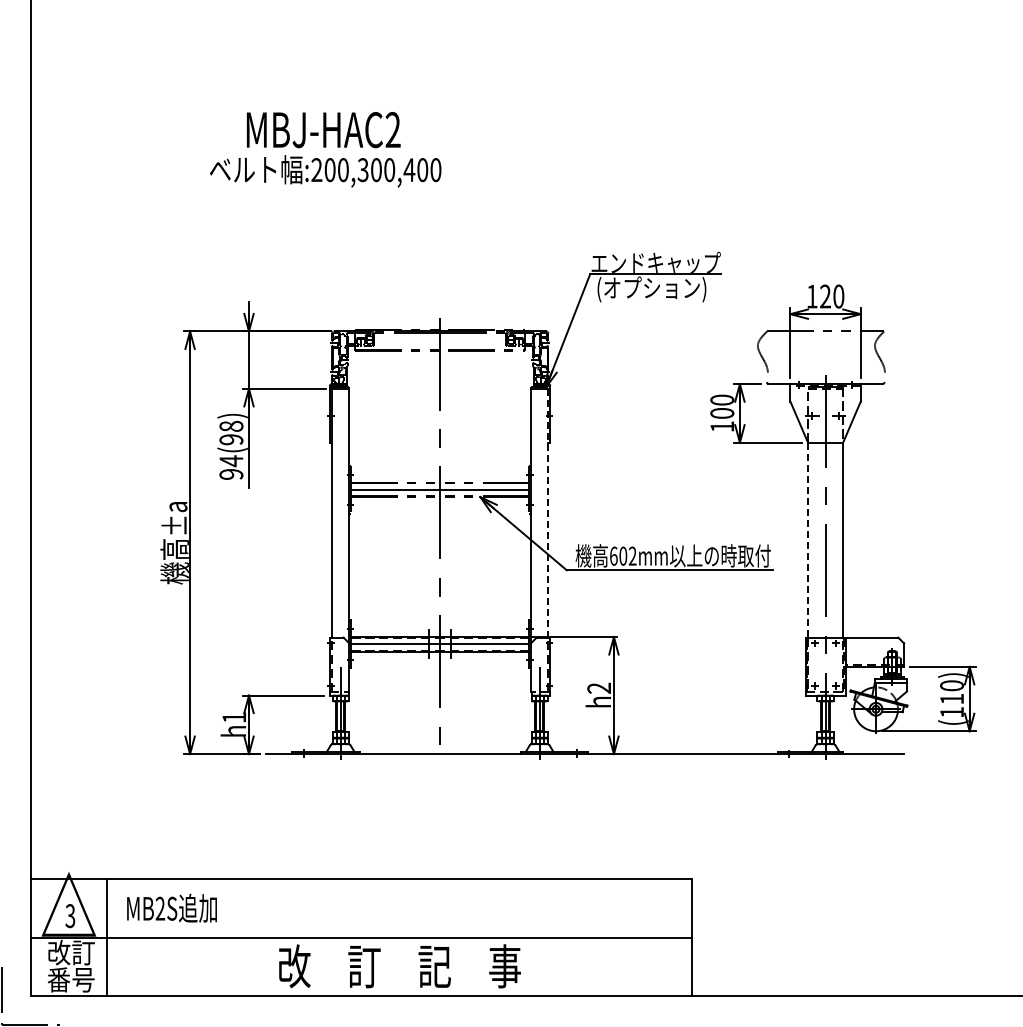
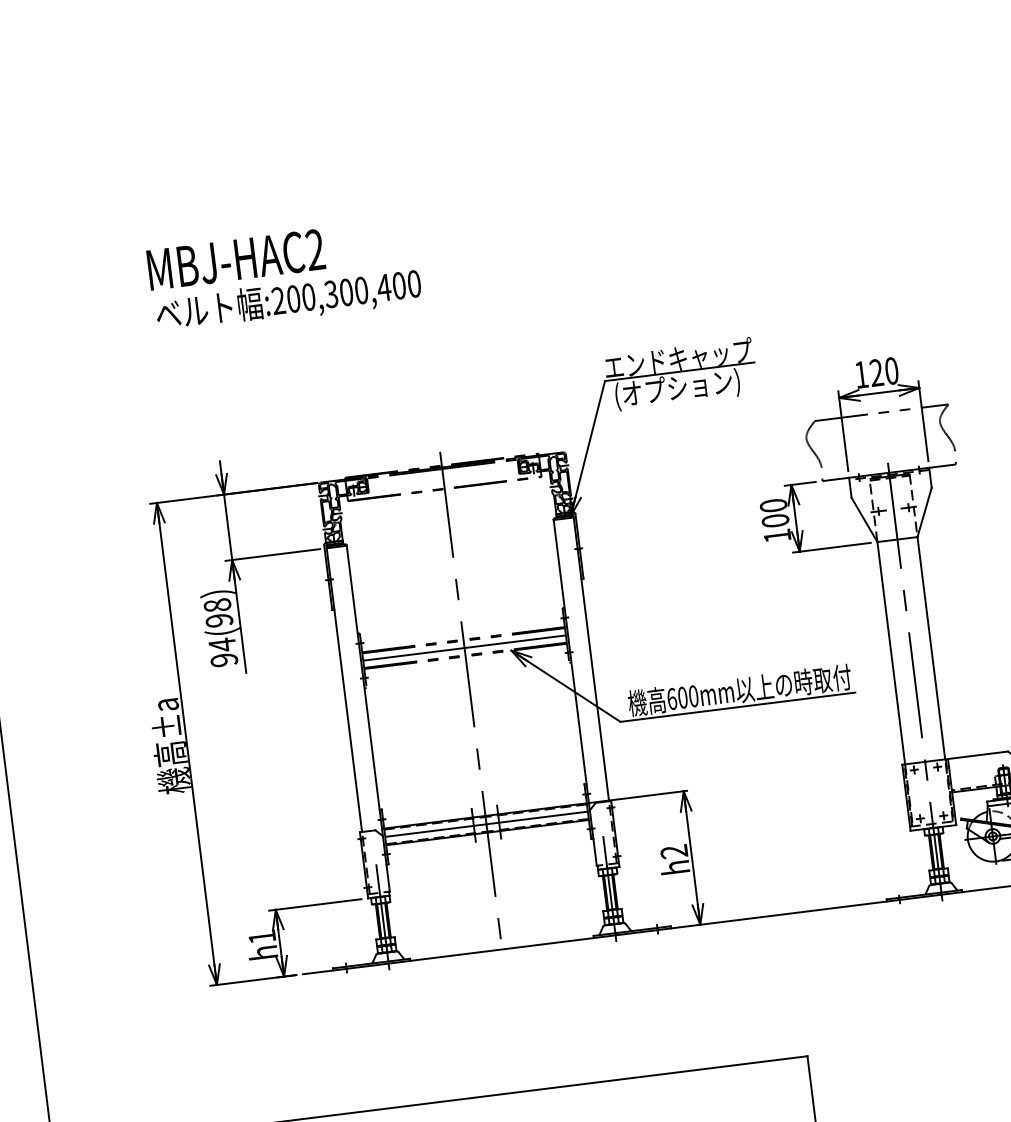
text: (323, 130) -> (236, 260), moved
line: (548, 511) -> (591, 657), dashed -> solid
line: (808, 540) -> (891, 653), dashed -> solid
text: (632, 555) -> (693, 695), 602mm -> 600mm

